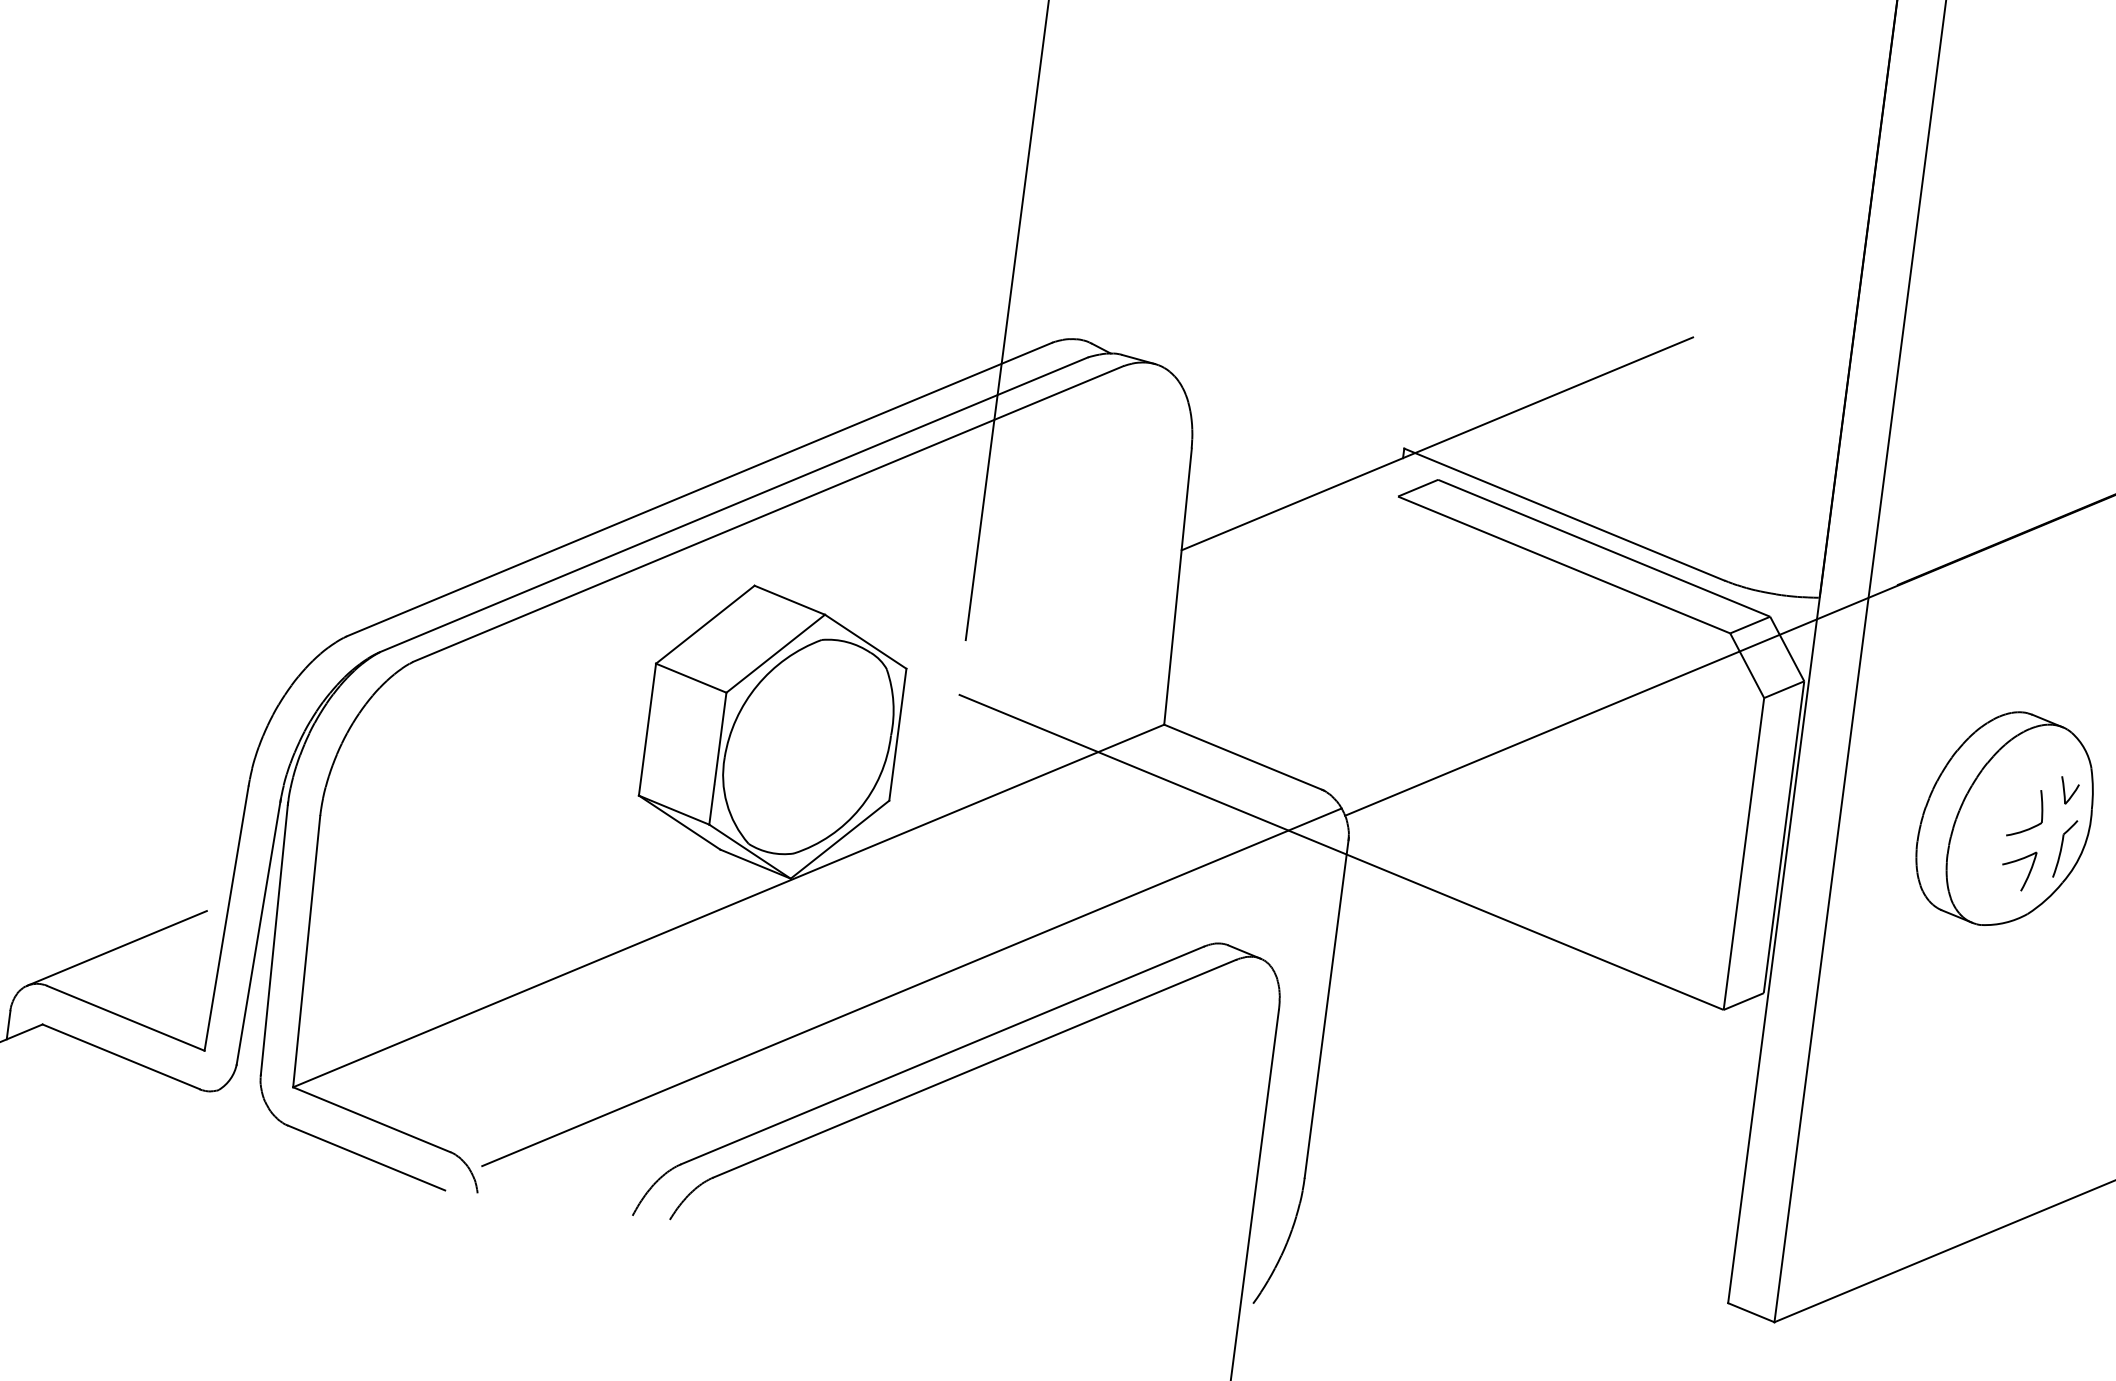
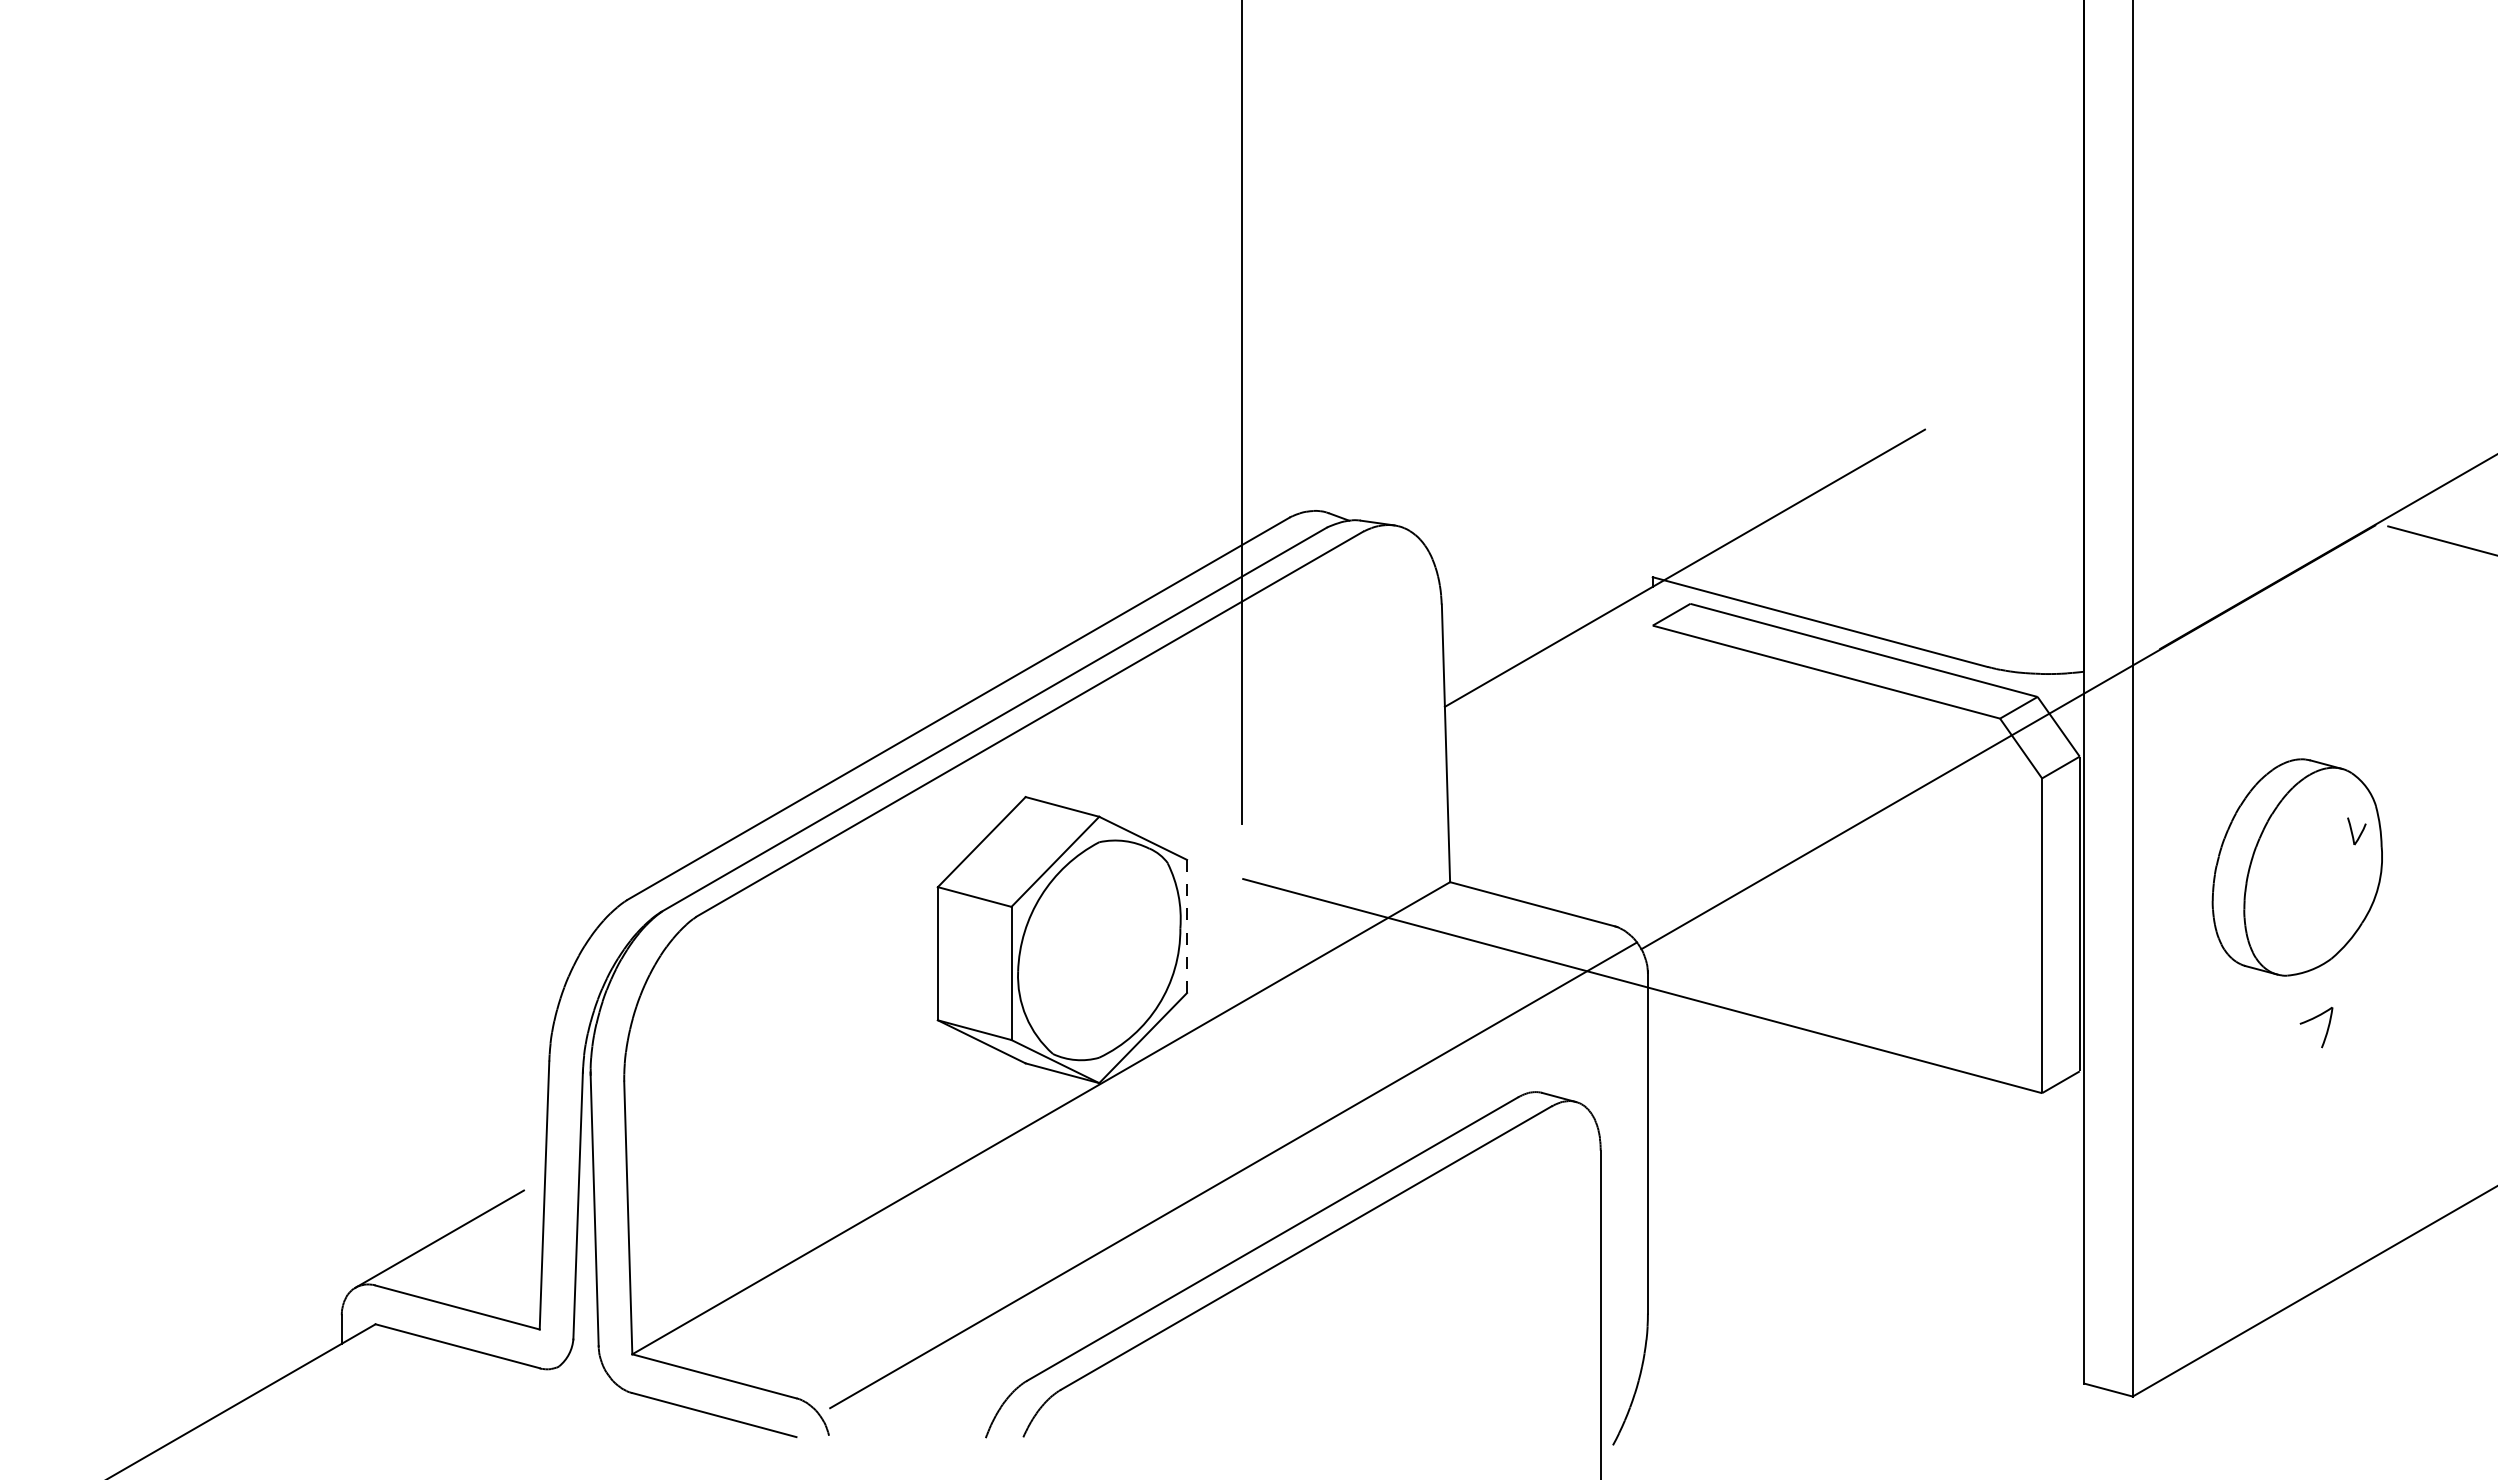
line: (898, 734) -> (1187, 926), solid -> dashed
part: (2032, 826) -> (2324, 871), removed
part: (2065, 849) -> (2360, 889), removed
part: (2016, 861) -> (2313, 1019), moved

